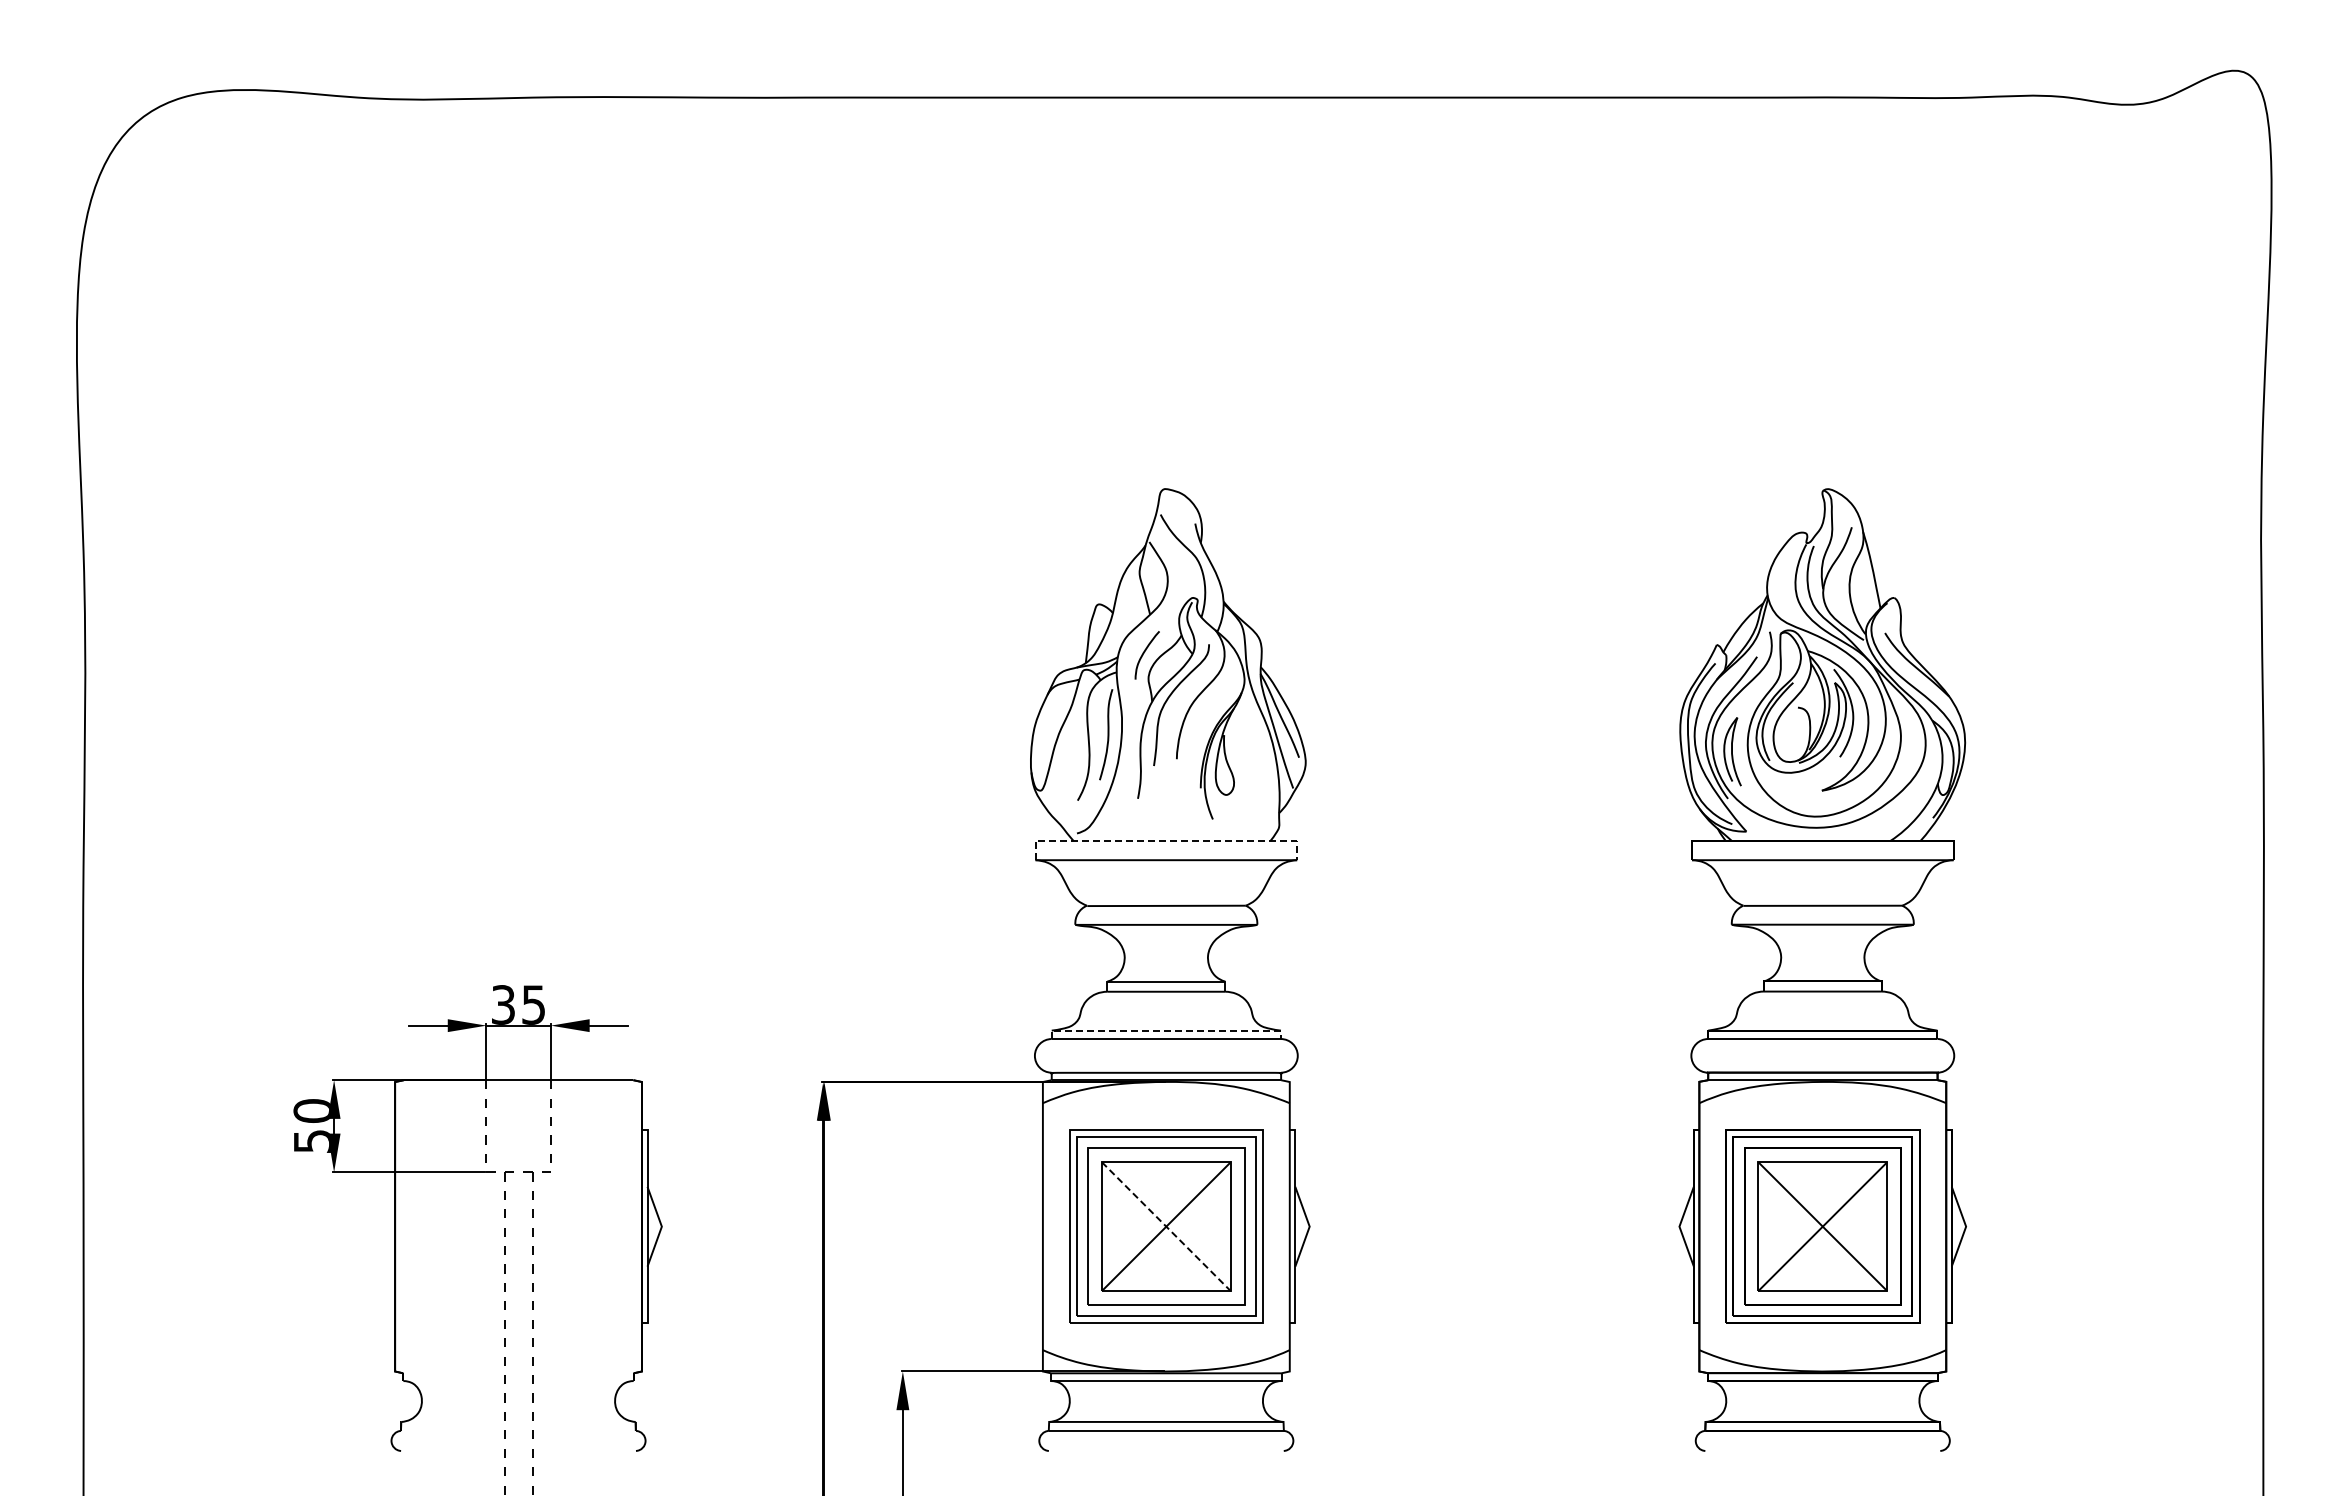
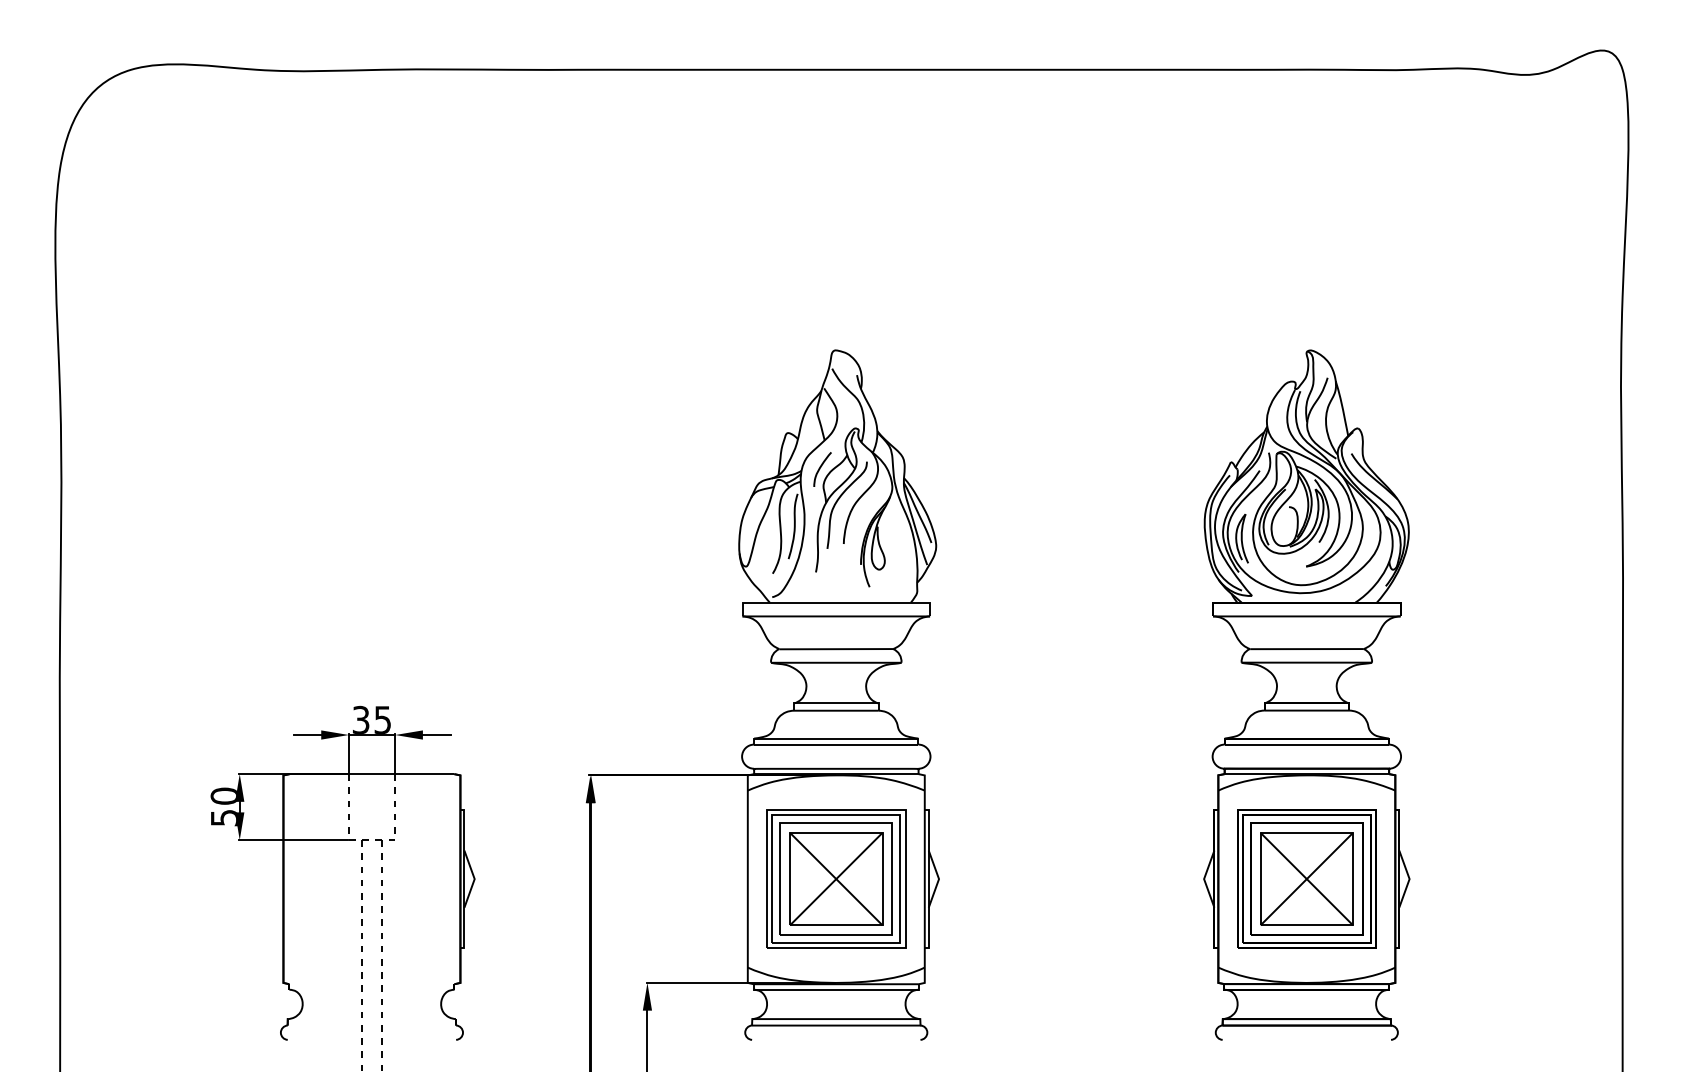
line: (1166, 841) -> (836, 603), dashed -> solid
line: (1166, 1030) -> (836, 738), dashed -> solid
line: (1166, 1227) -> (836, 879), dashed -> solid

